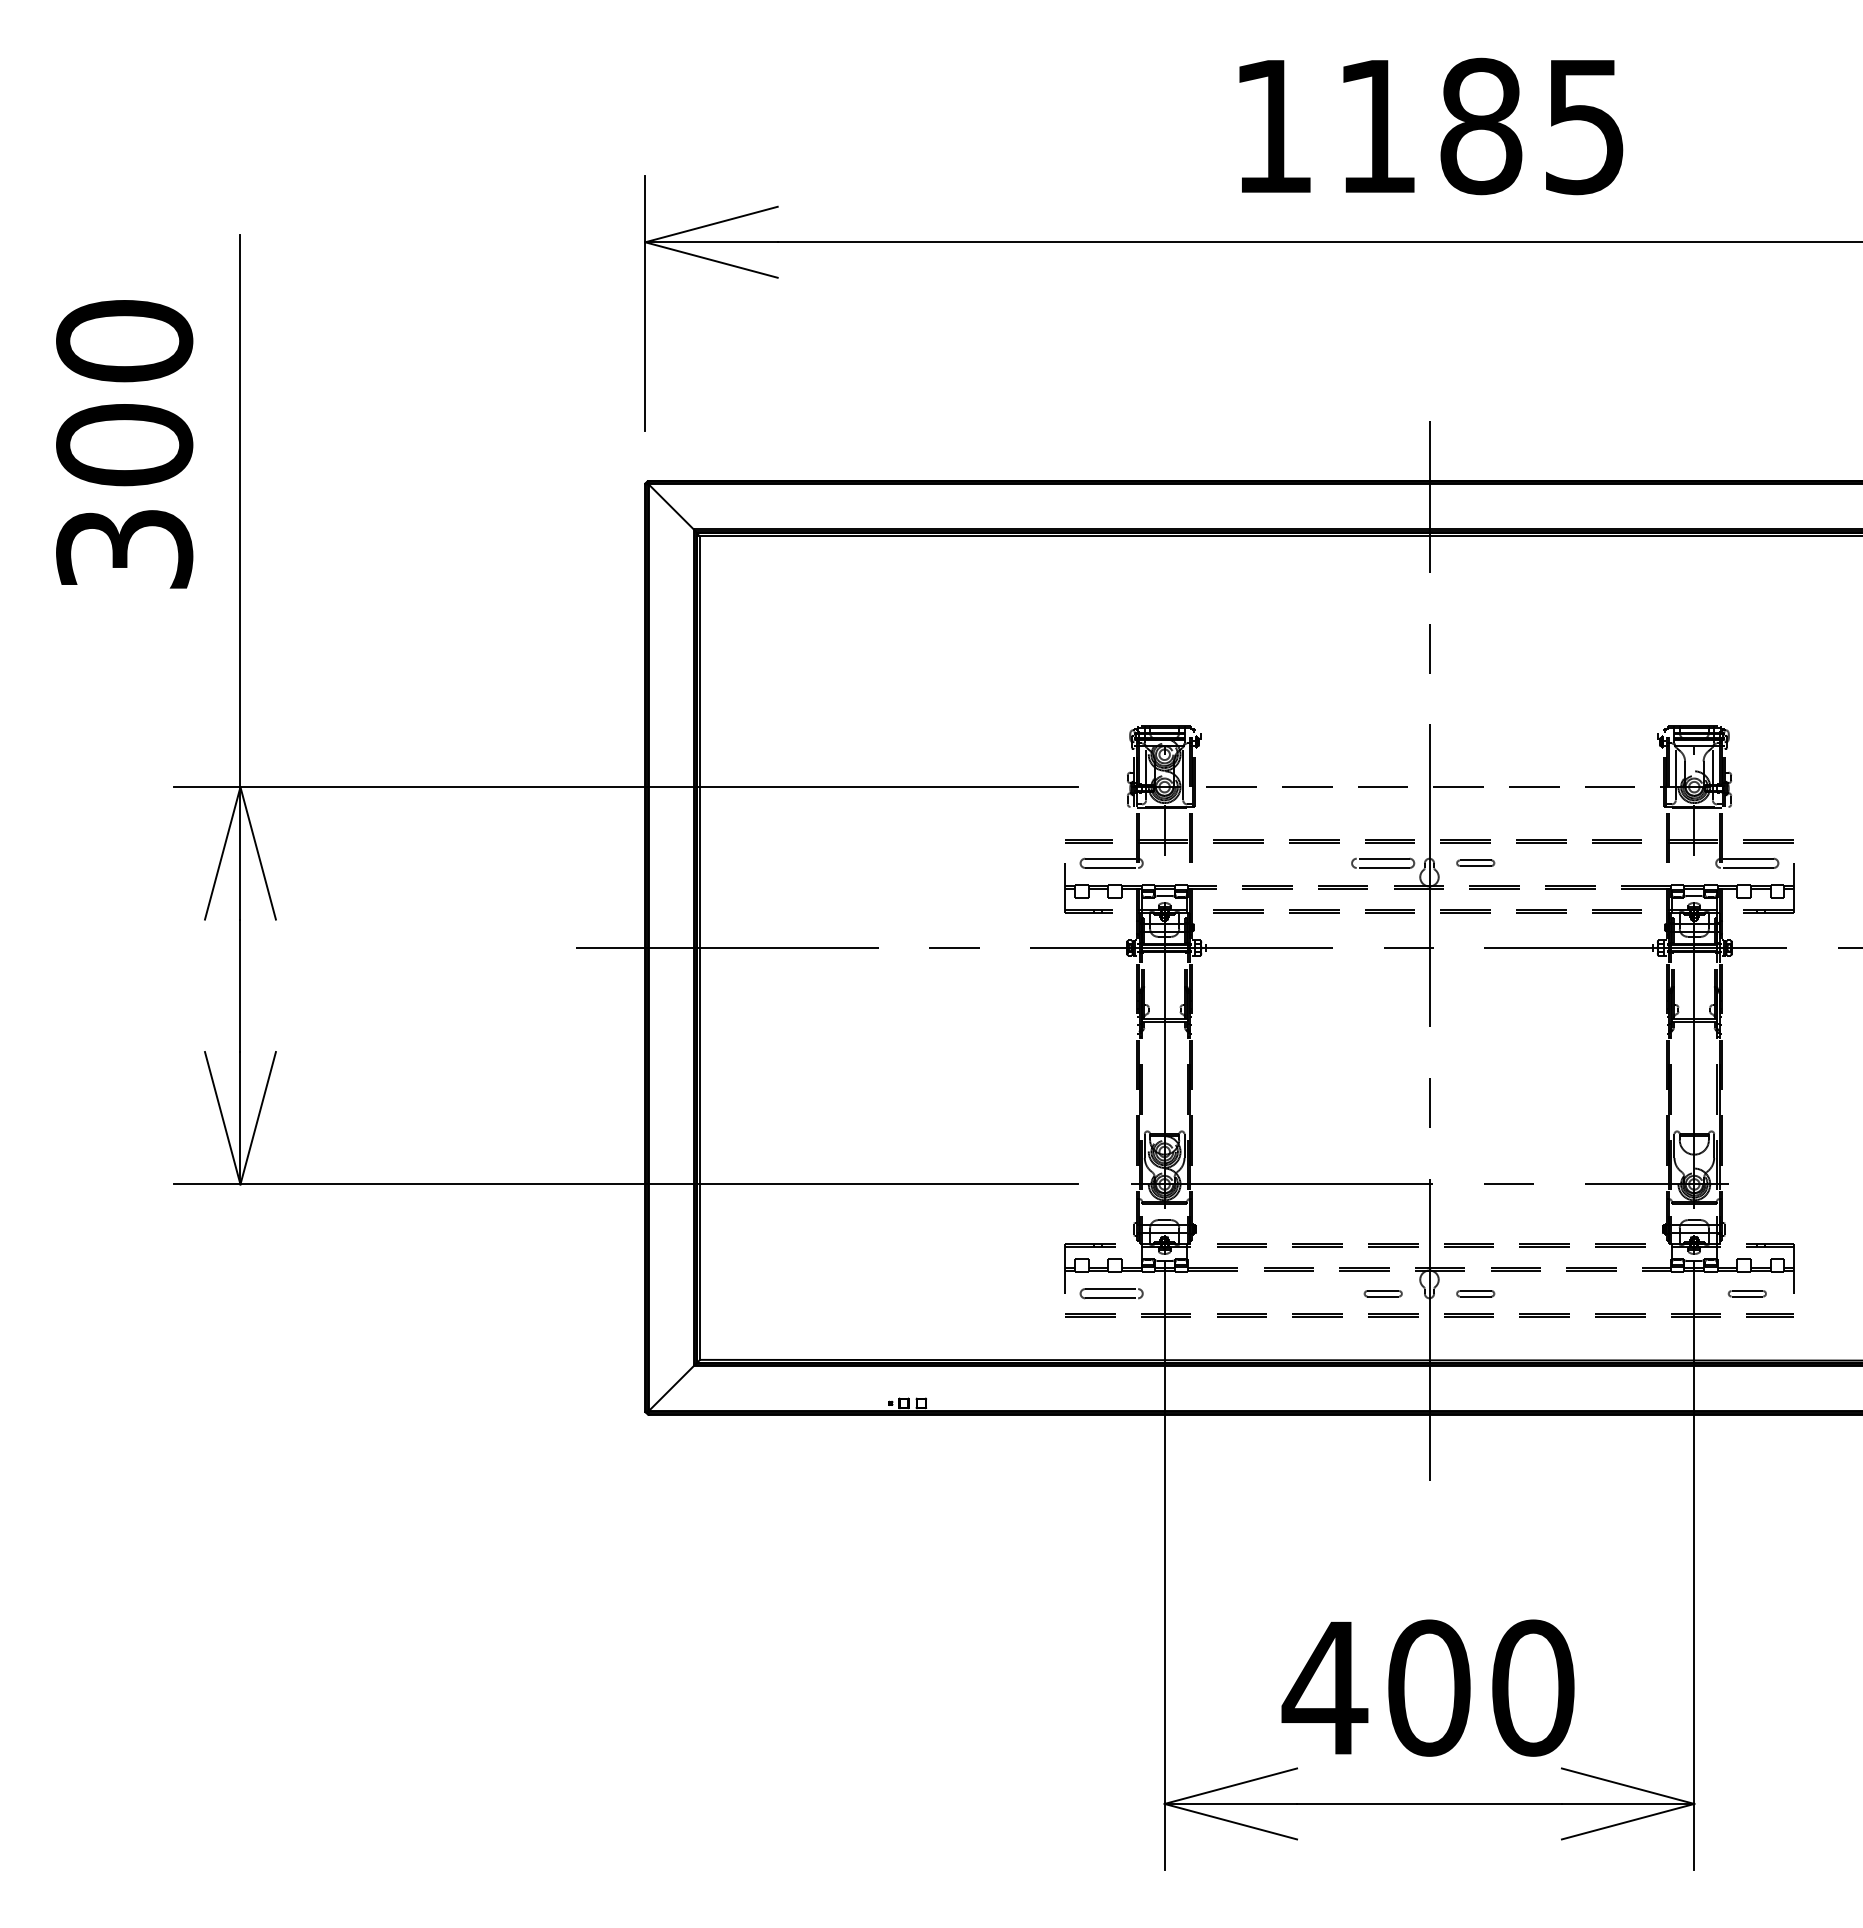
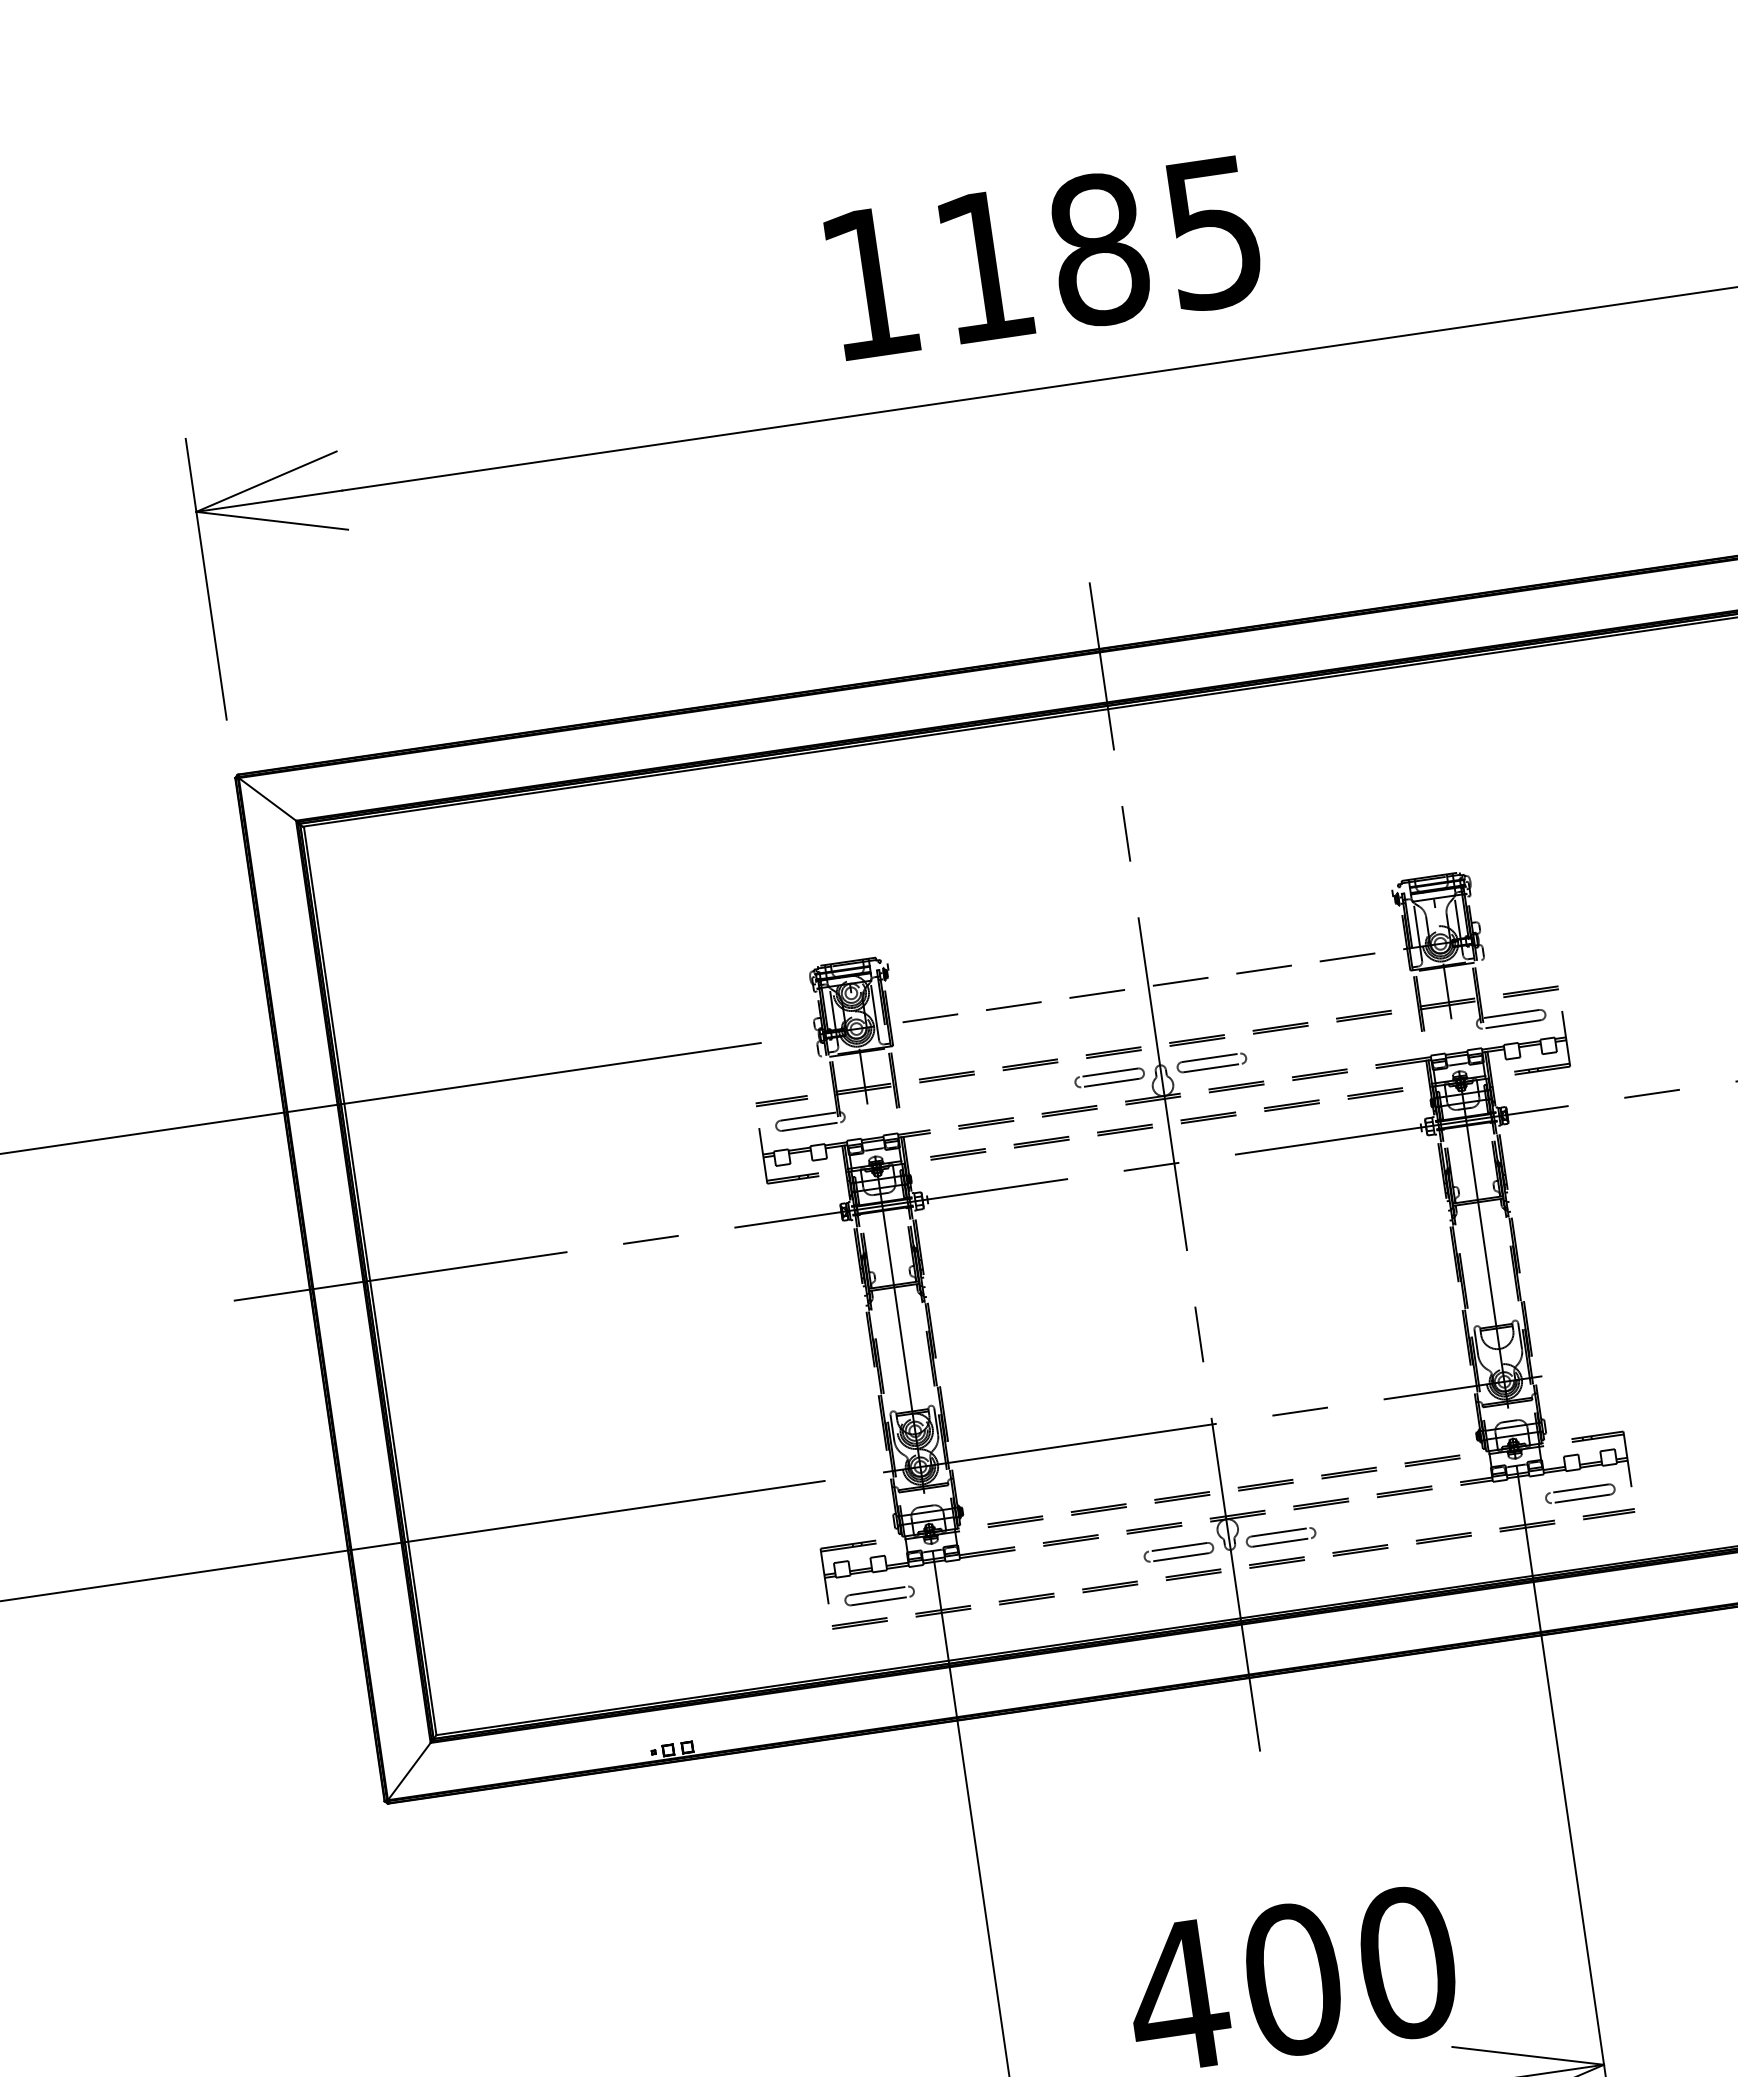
part: (1475, 862) -> (1211, 1062), size x1.67
part: (1383, 1293) -> (1179, 1552), size x1.67
part: (1475, 1293) -> (1280, 1537), size x1.67
part: (1747, 1293) -> (1580, 1493), size x1.67

